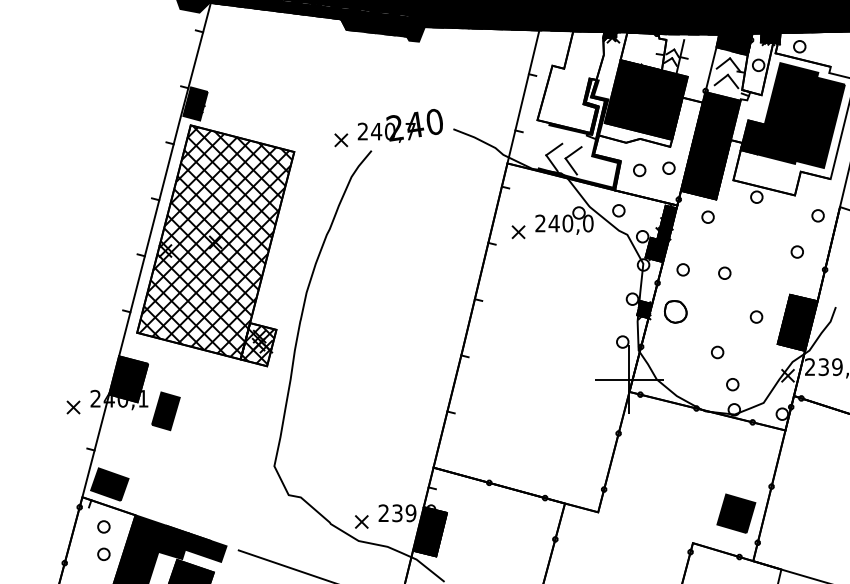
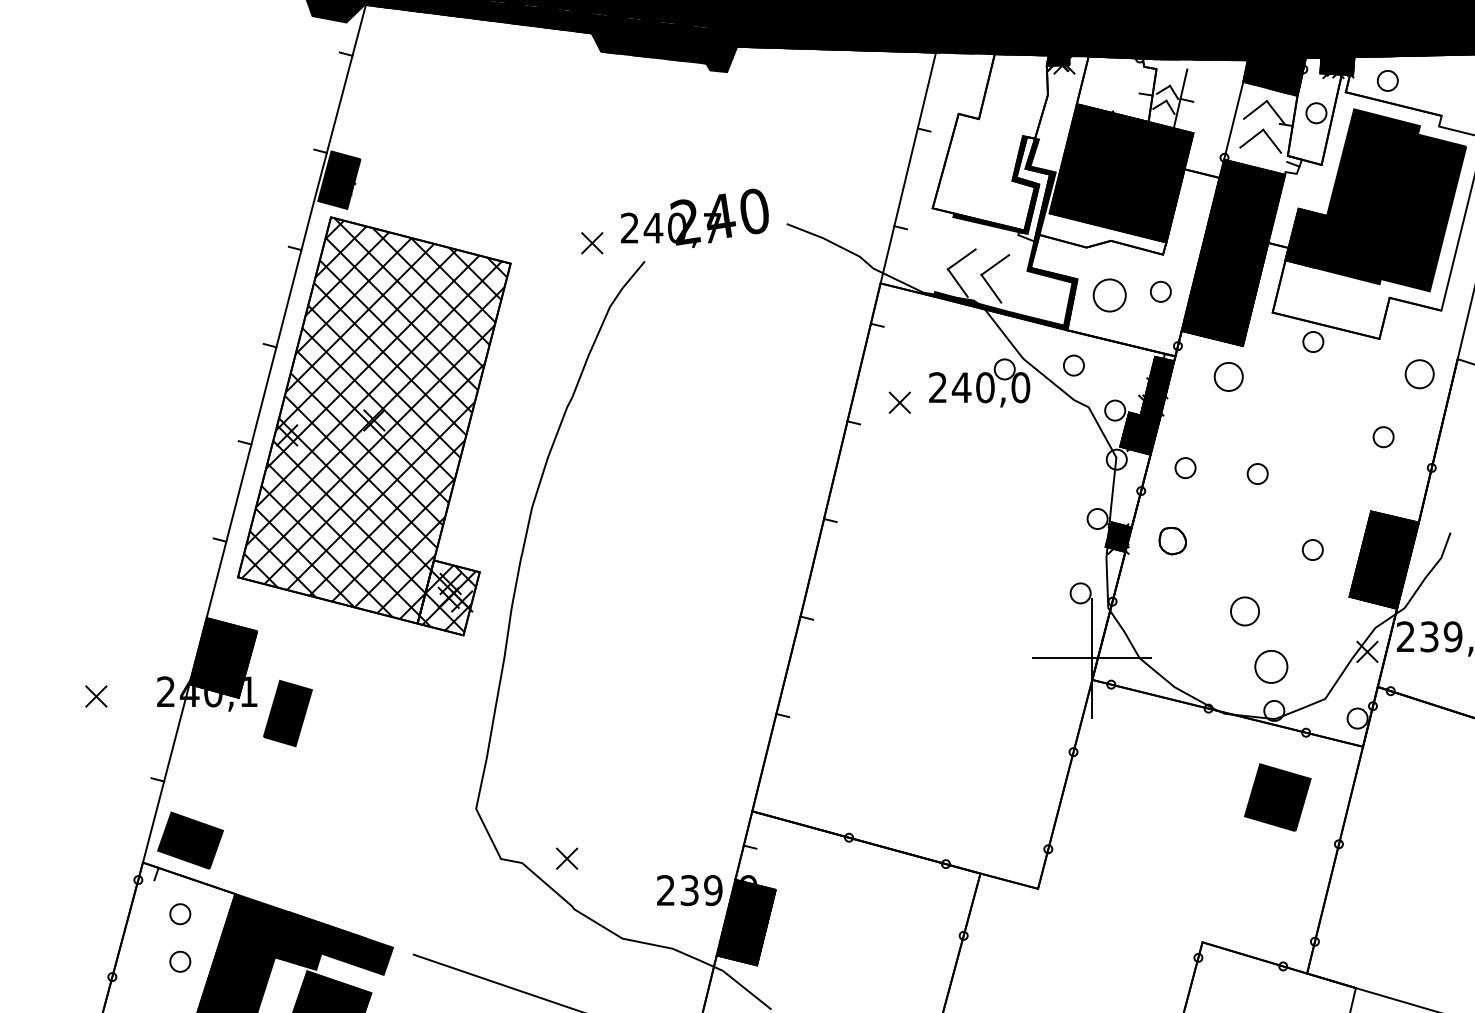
circle: (639, 170) -> (1109, 295), size x1.6
circle: (817, 215) -> (1418, 373), size x1.4
circle: (707, 216) -> (1227, 375), size x1.4
part: (675, 311) -> (1172, 540), size x0.7
circle: (717, 352) -> (1245, 611), size x1.4
circle: (732, 384) -> (1271, 667), size x1.6
part: (73, 407) -> (96, 696), moved
part: (736, 513) -> (1278, 797), moved
part: (361, 521) -> (566, 857), moved

